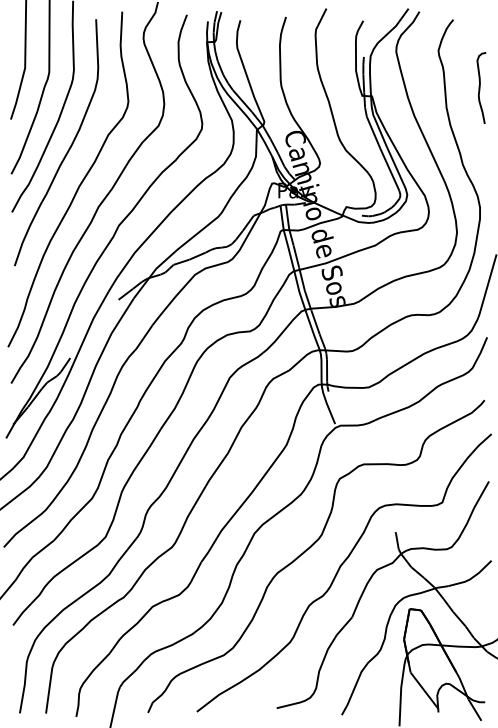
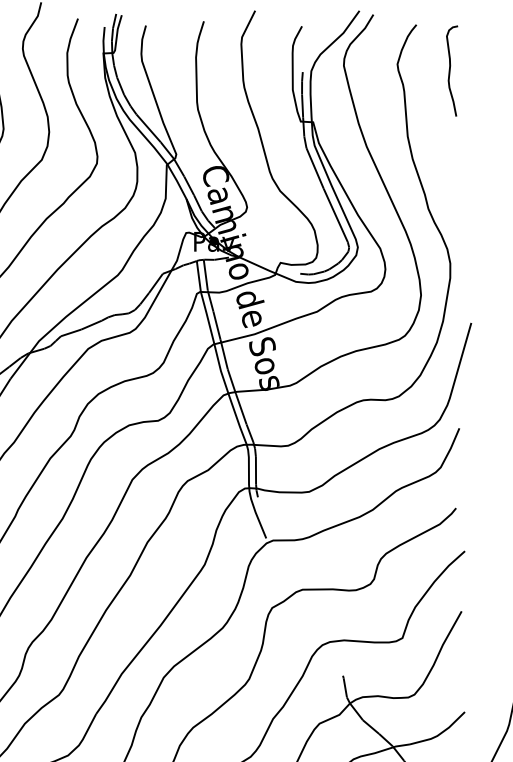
curve: (480, 87) -> (450, 70), moved

